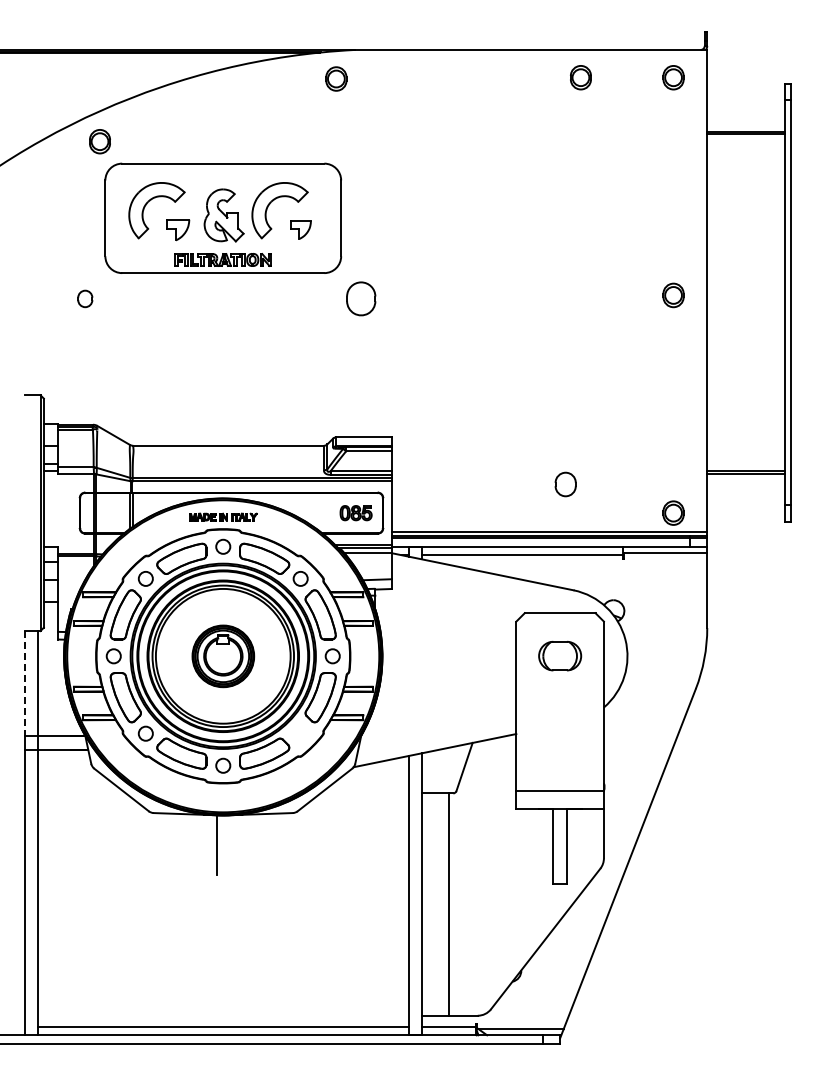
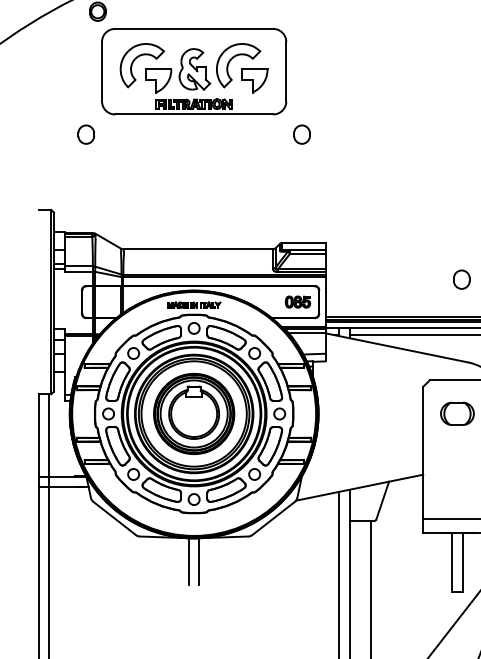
part: (177, 229) -> (158, 80), size x1.43
part: (301, 229) -> (255, 80), size x1.67
part: (85, 298) -> (86, 134), size x1.43
part: (361, 298) -> (302, 134), size x0.71
part: (223, 656) -> (194, 414), size x1.67
line: (24, 683) -> (38, 435), dashed -> solid
circle: (300, 733) -> (254, 474), added
line: (230, 844) -> (199, 561), added

